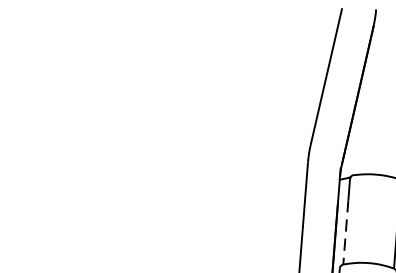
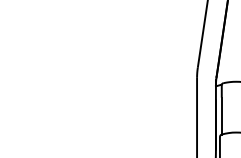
line: (345, 233) -> (221, 116), dashed -> solid

